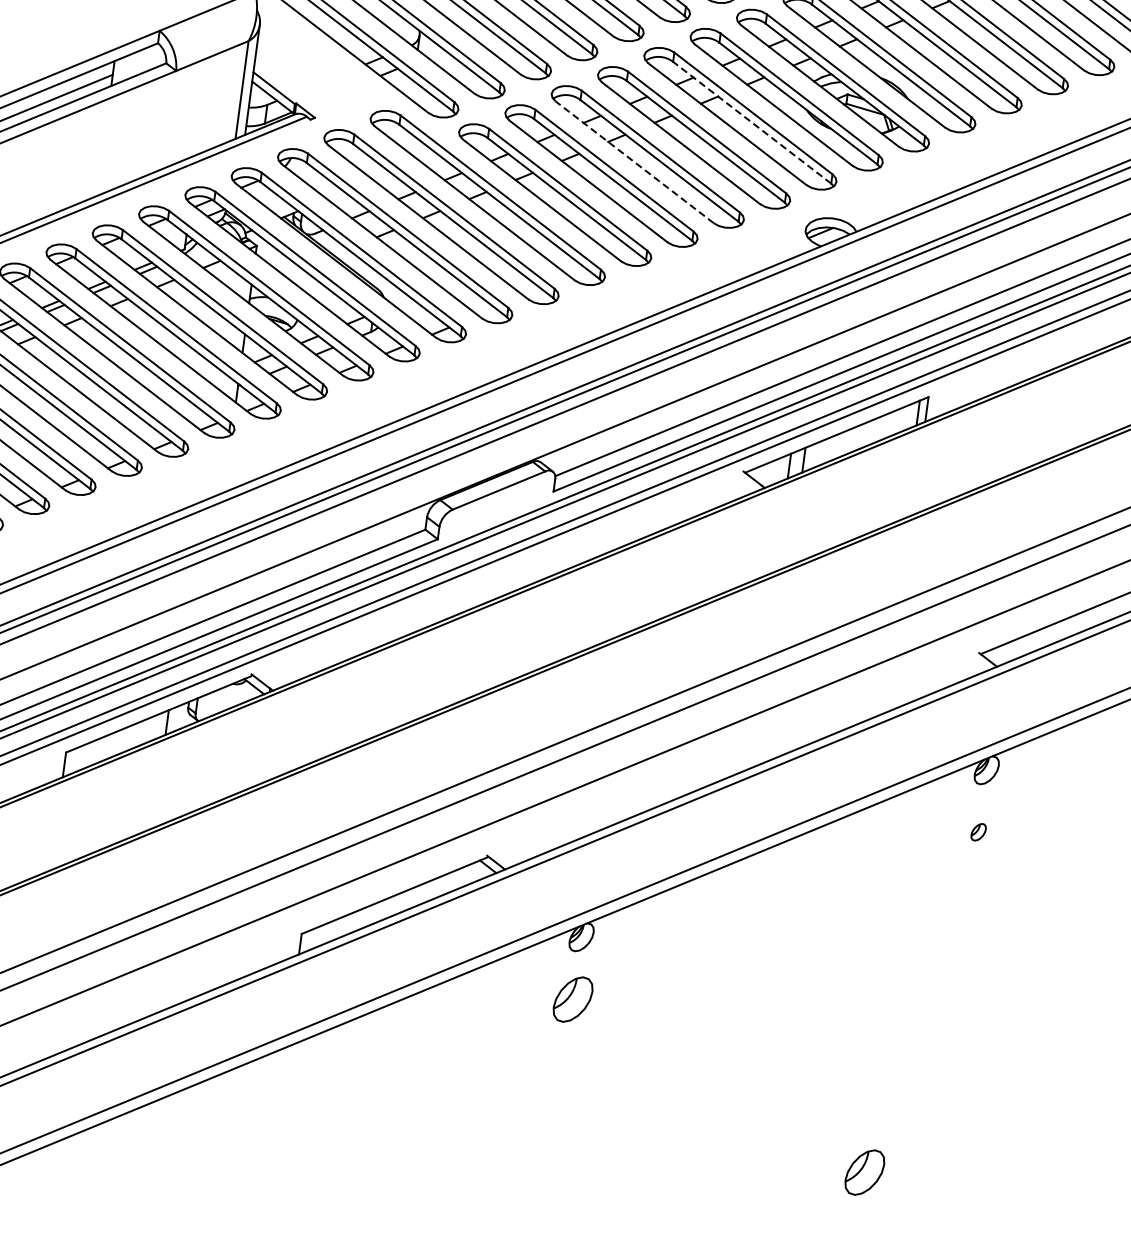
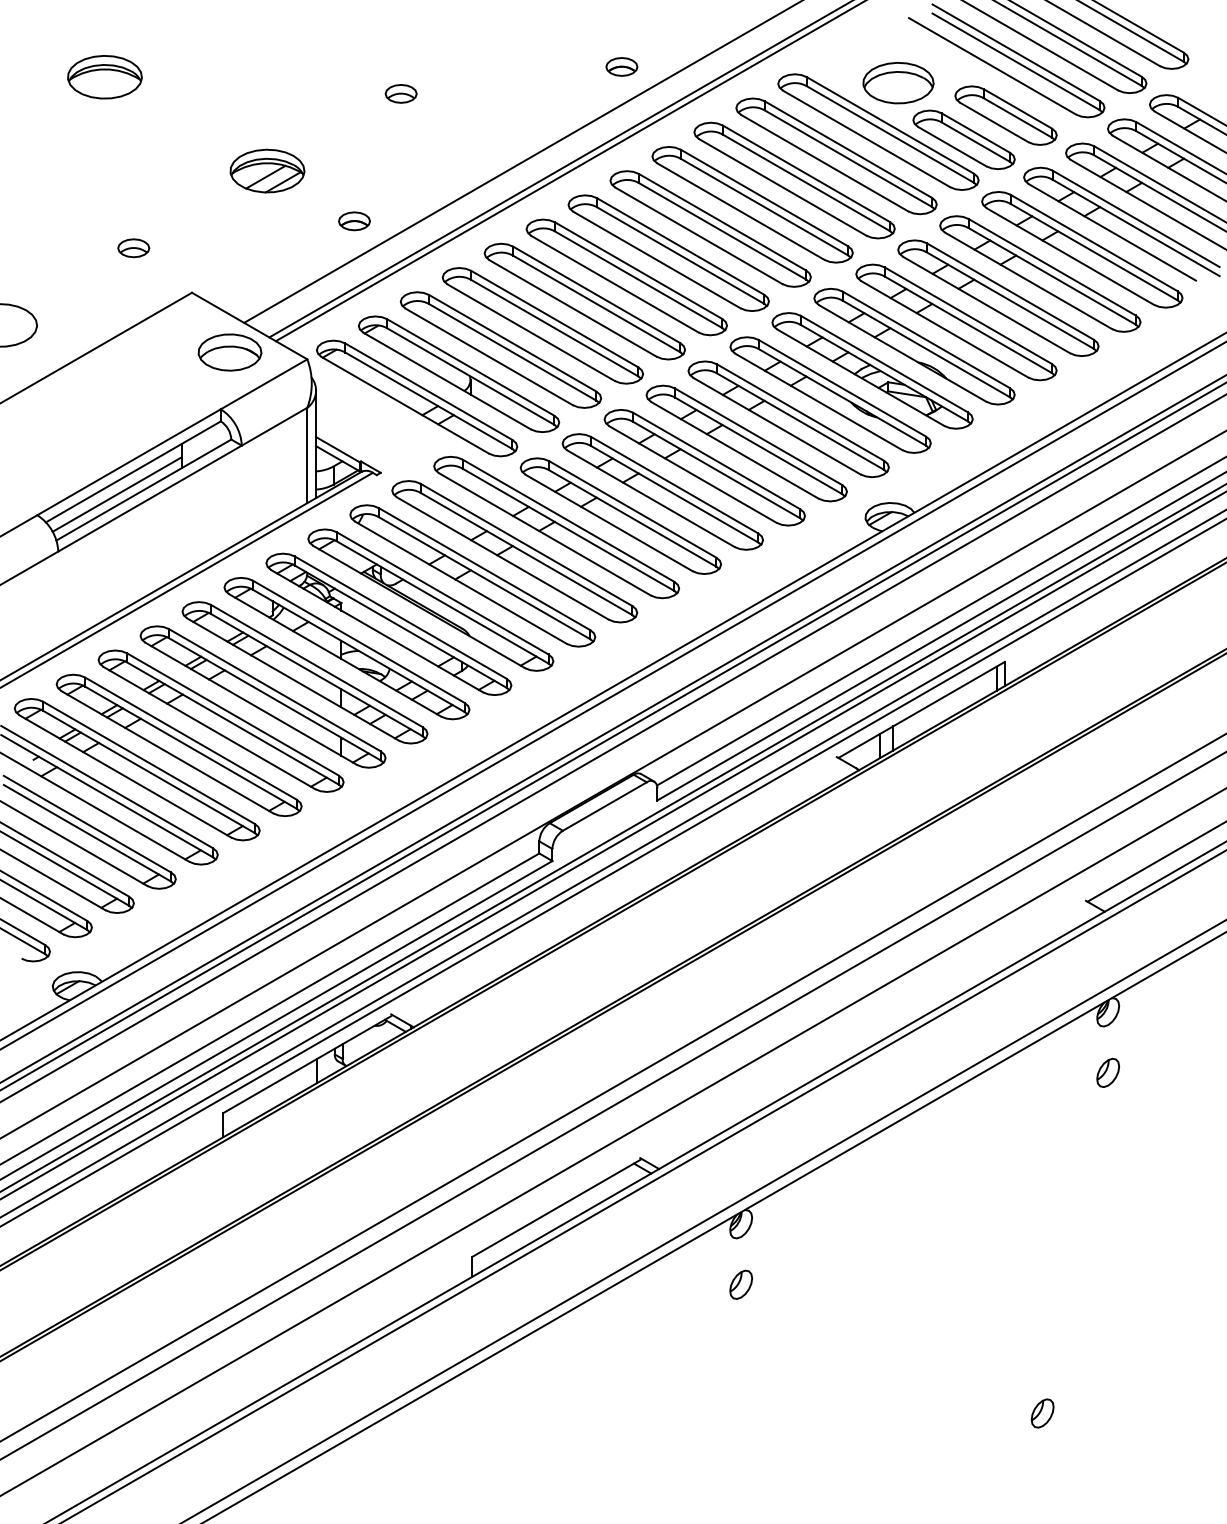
line: (752, 122) -> (800, 421), dashed -> solid
line: (634, 162) -> (692, 474), dashed -> solid
part: (978, 832) -> (1108, 1072), size x1.67
part: (573, 999) -> (741, 1284), size x0.62
part: (864, 1172) -> (1042, 1413), size x0.62

